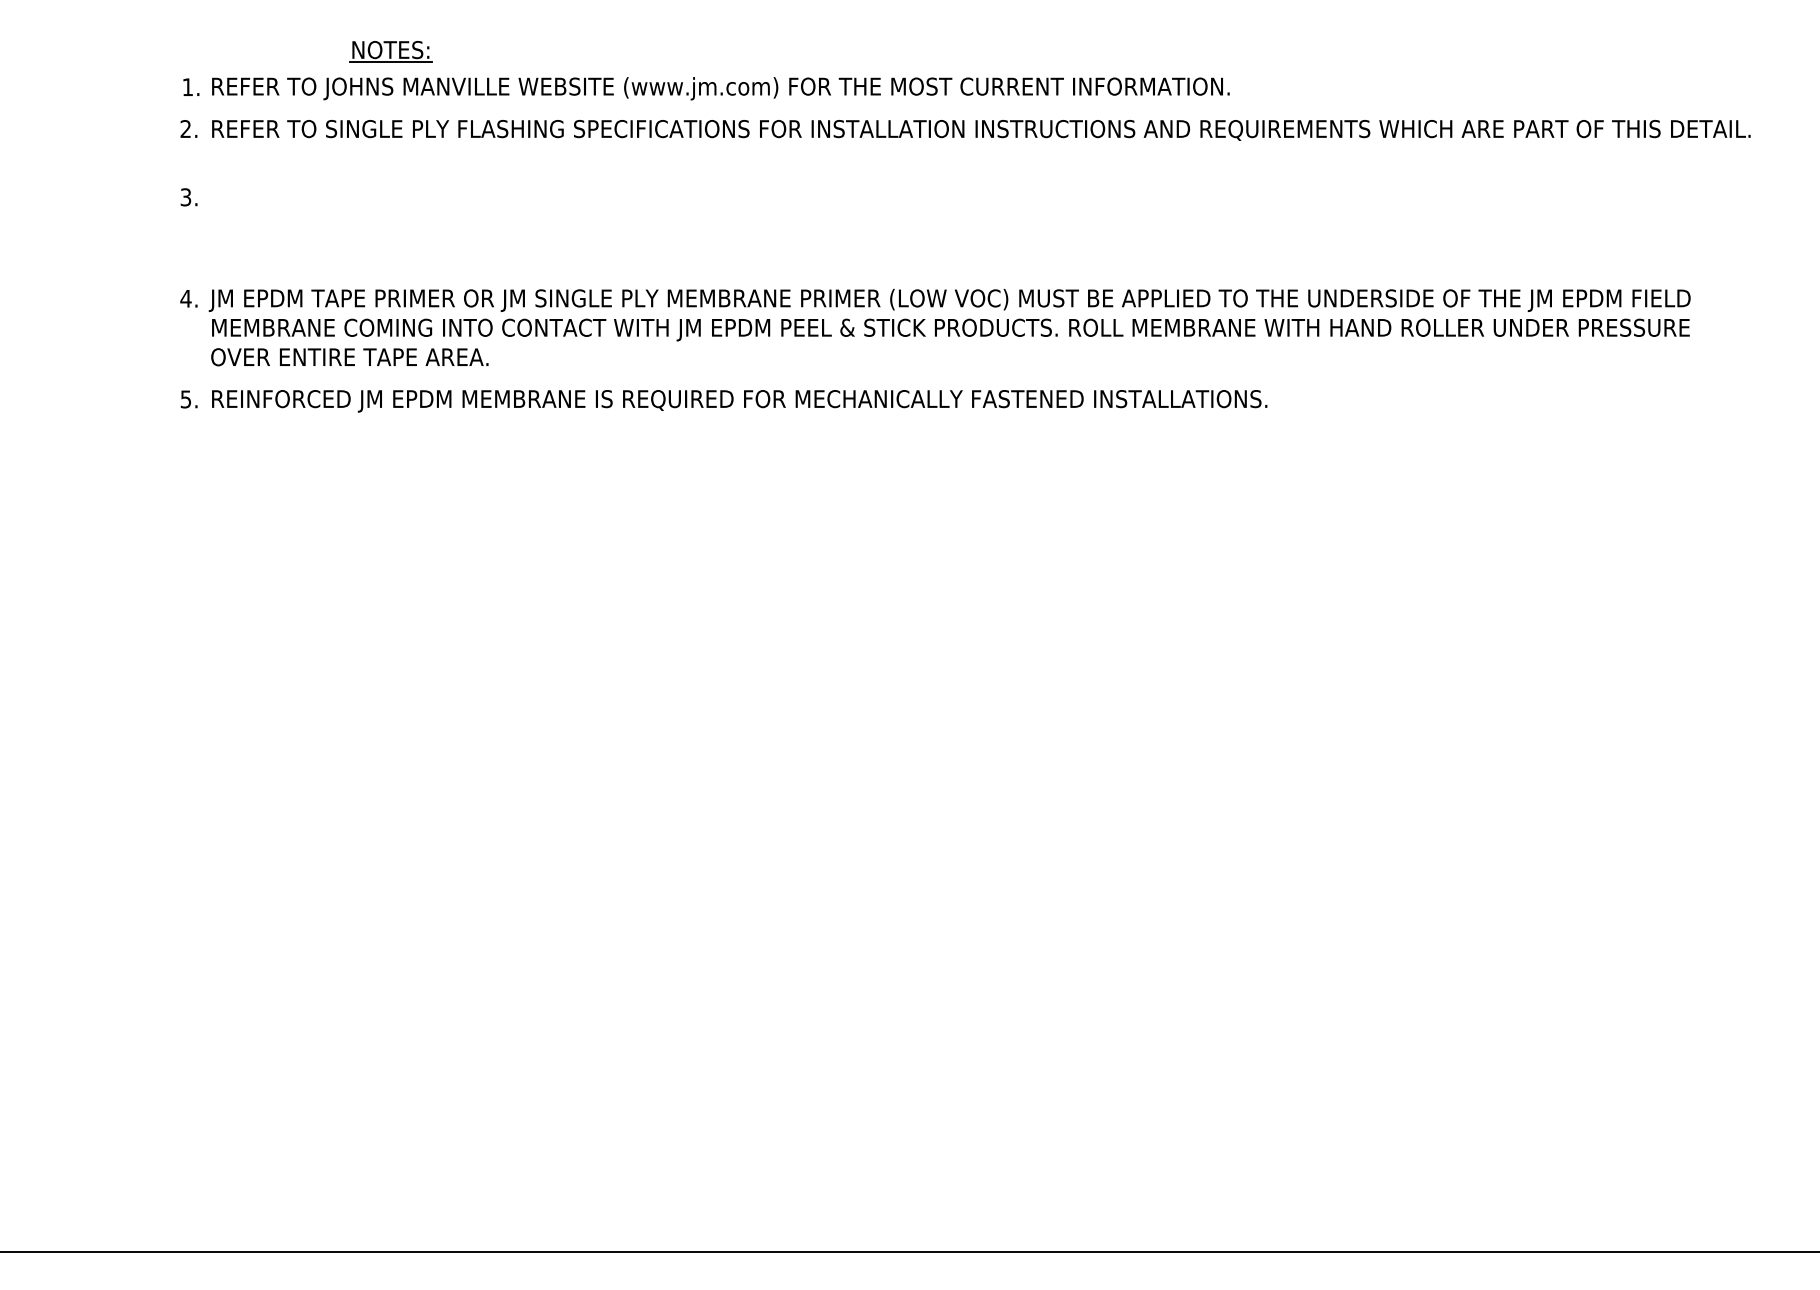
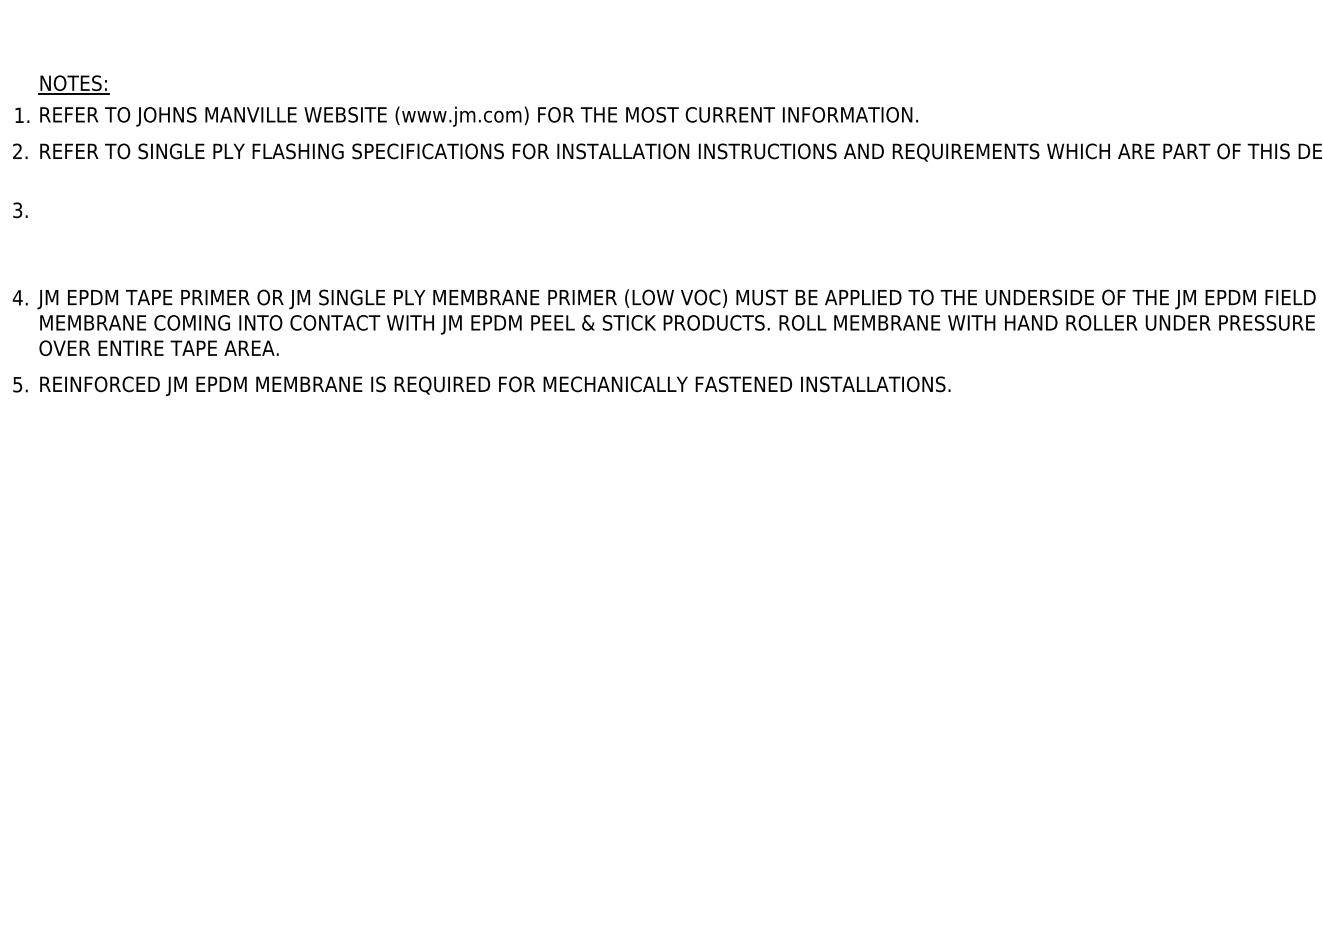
part: (390, 51) -> (73, 84), moved

